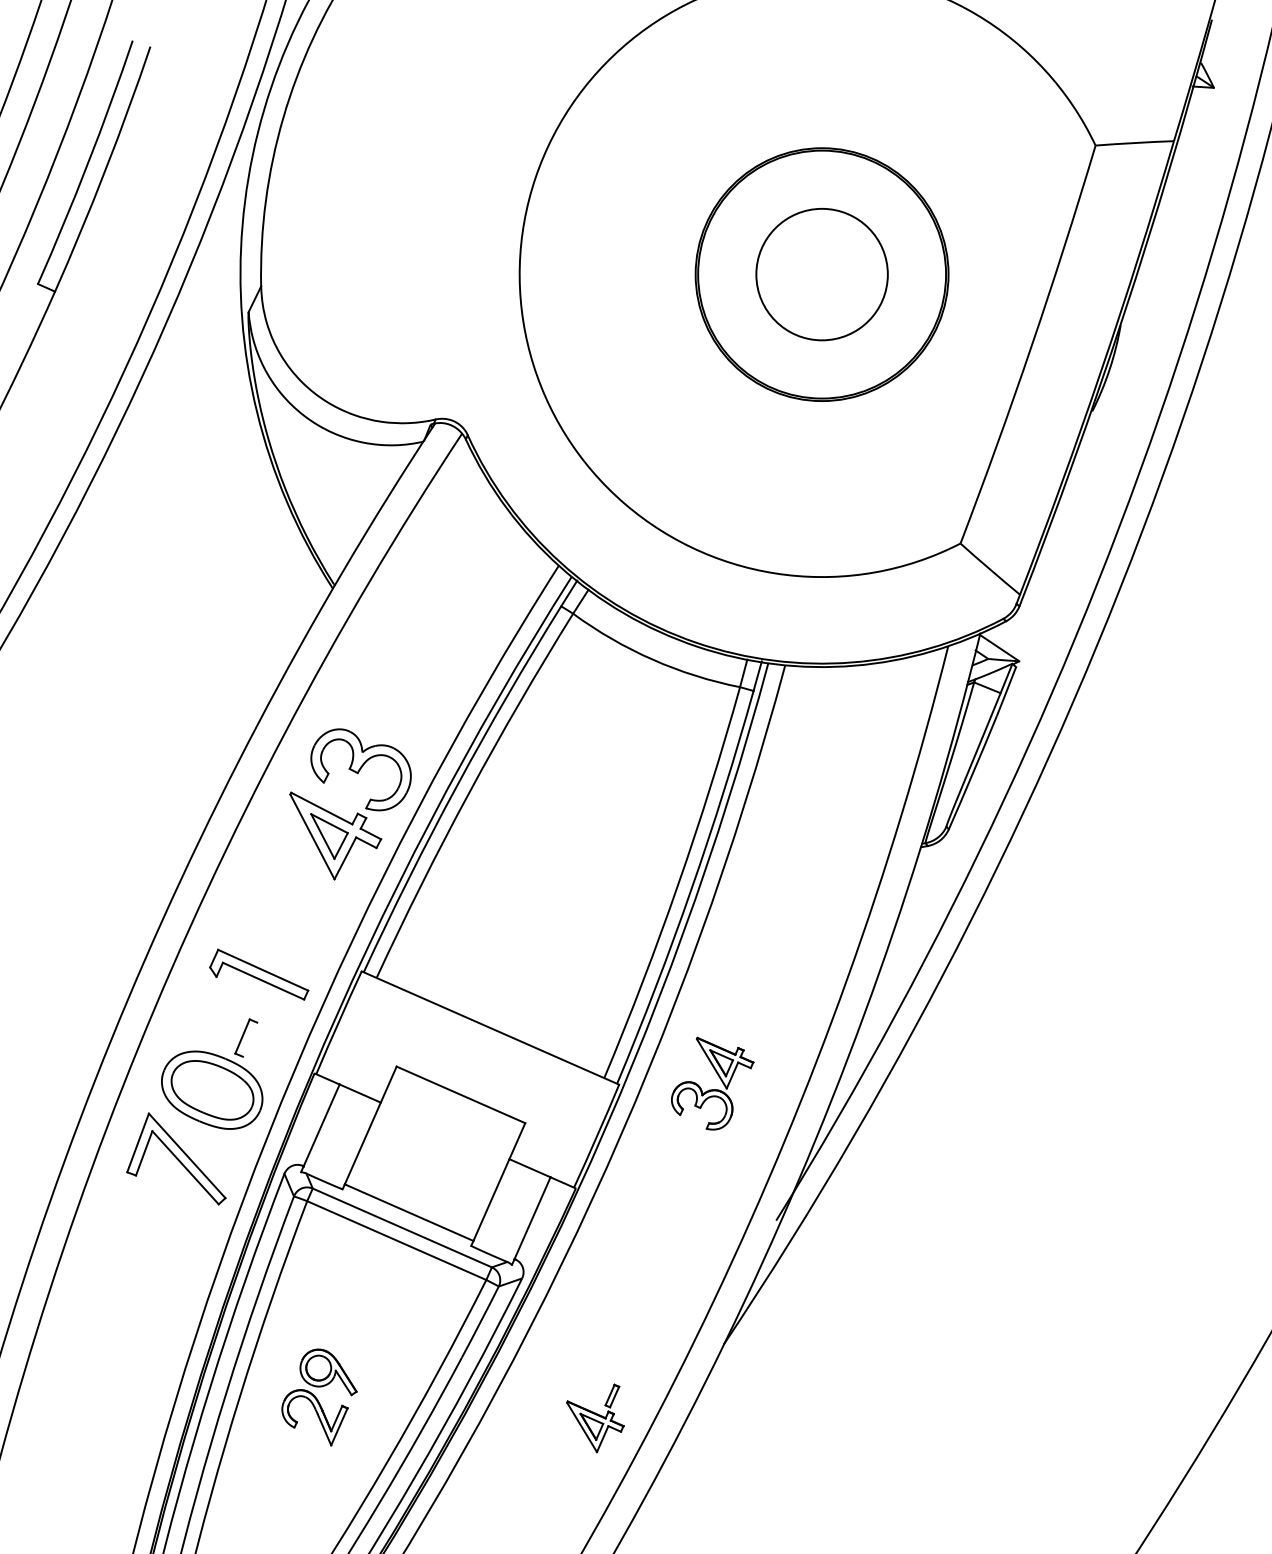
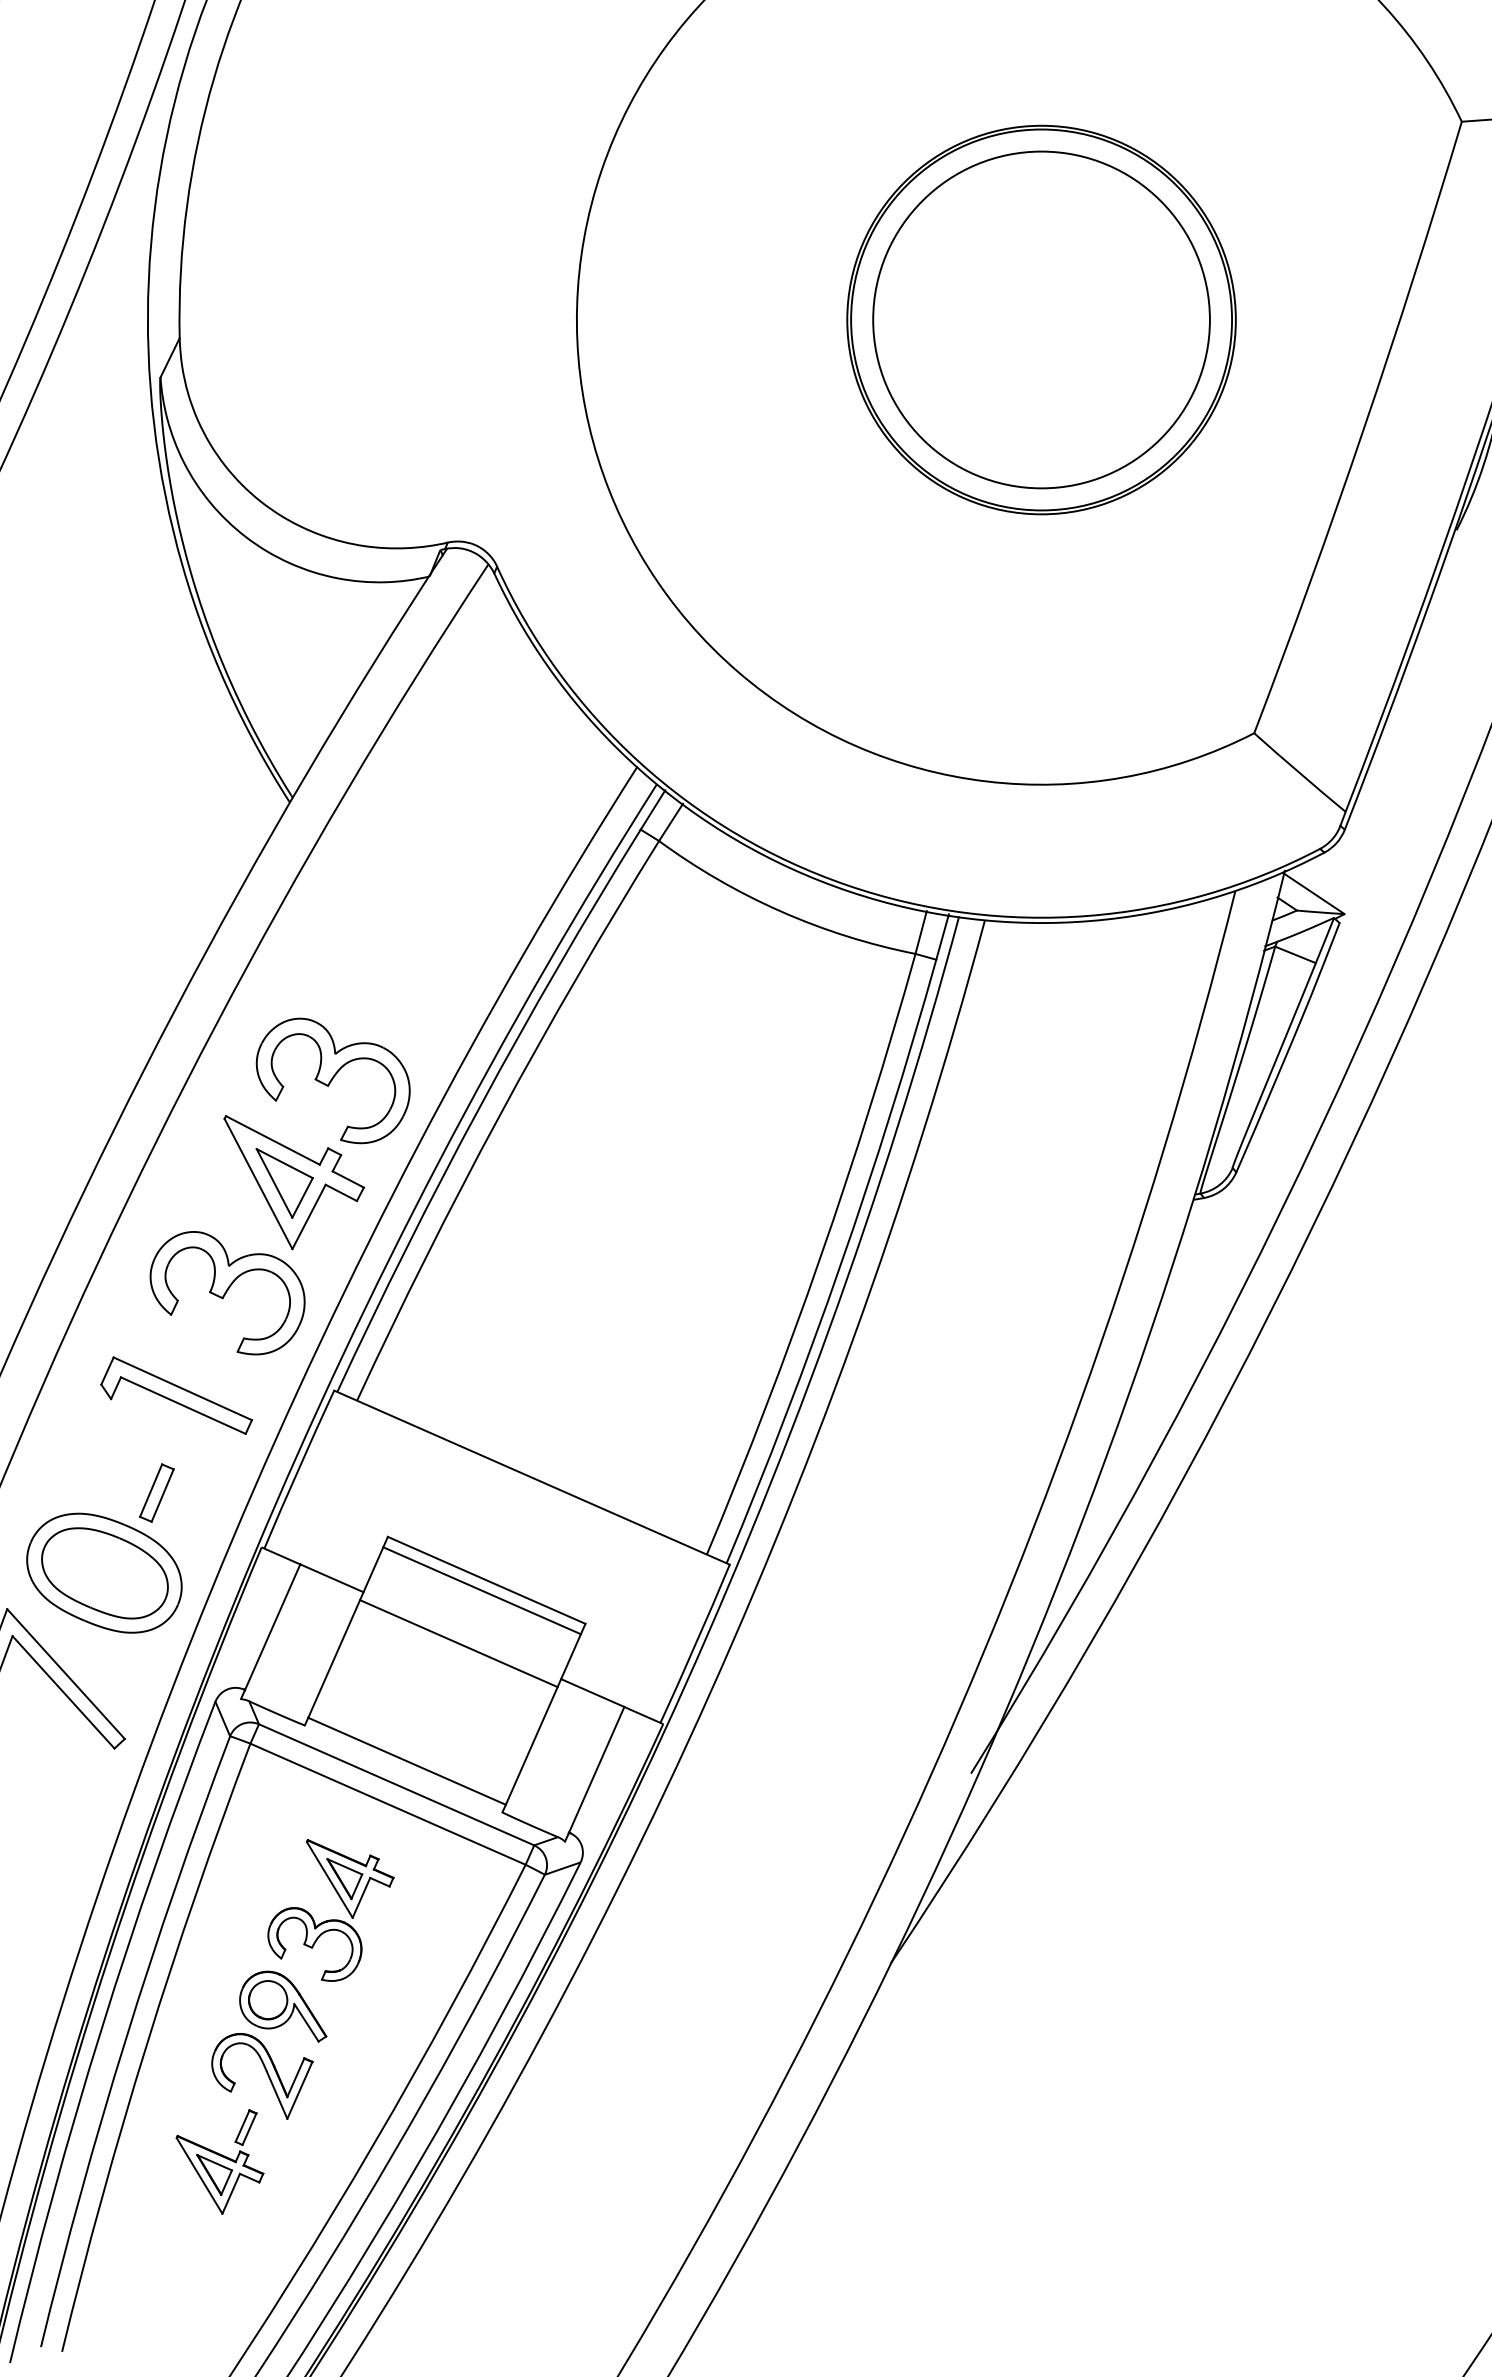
circle: (821, 274) -> (1040, 319), size x1.67
part: (292, 907) -> (227, 1292), added
line: (249, 1039) -> (161, 1495), added
part: (712, 1083) -> (330, 1910), moved
line: (457, 1101) -> (481, 1590), added
line: (442, 1135) -> (458, 1642), added
part: (595, 1418) -> (220, 2162), moved

